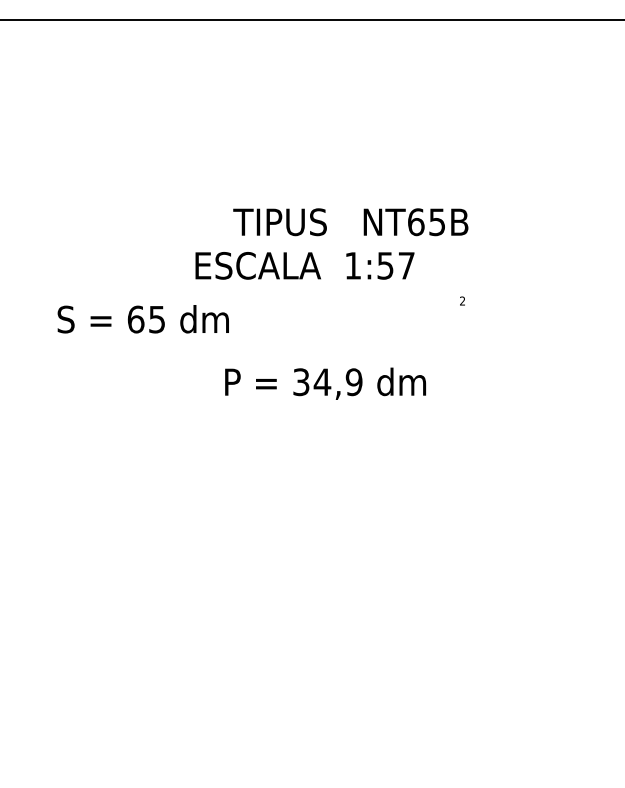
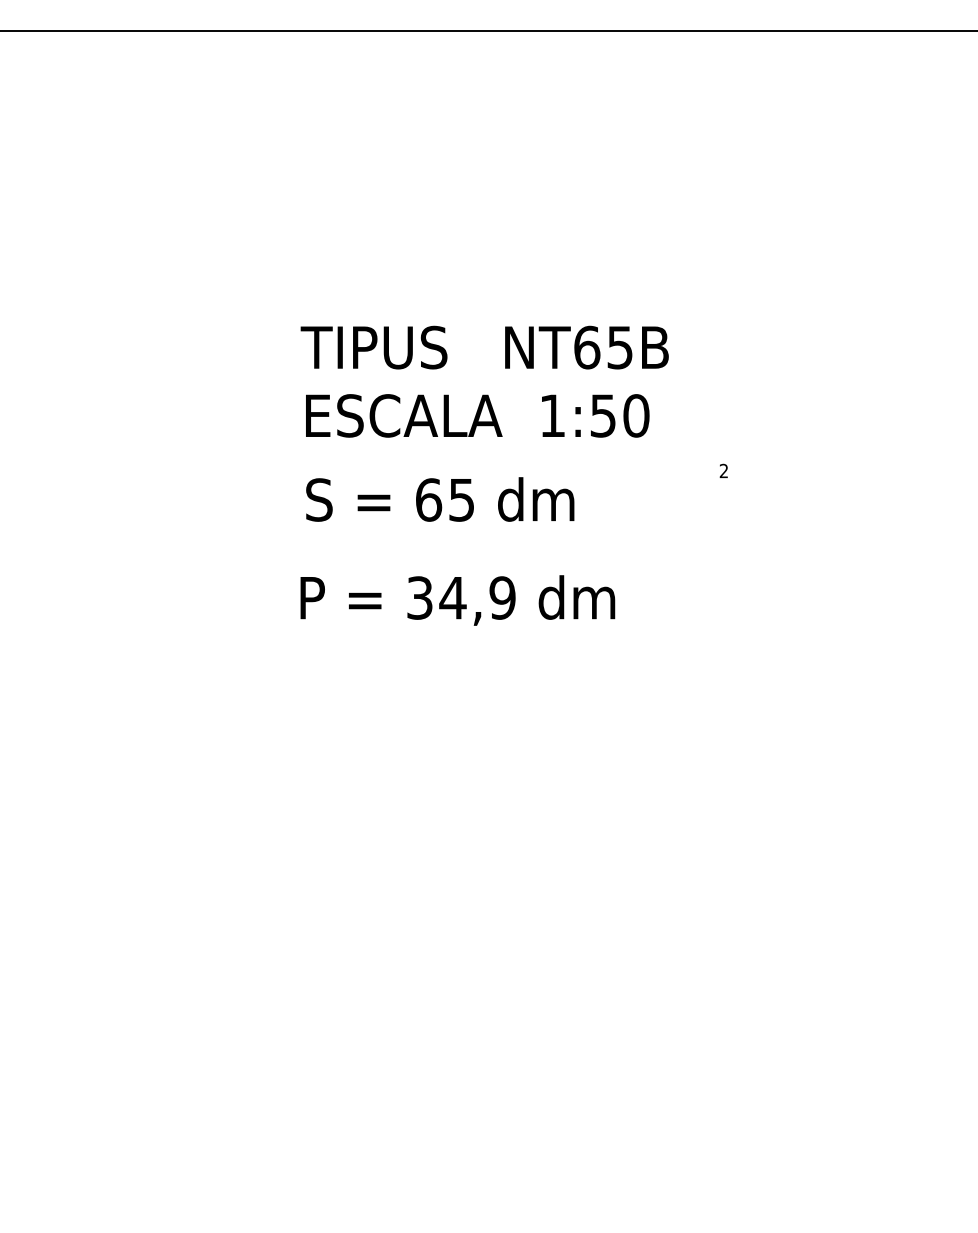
text: (350, 222) -> (484, 348), moved
text: (406, 265) -> (636, 415), 1:57 -> 1:50
text: (142, 319) -> (438, 499), moved
text: (325, 383) -> (457, 600), moved

